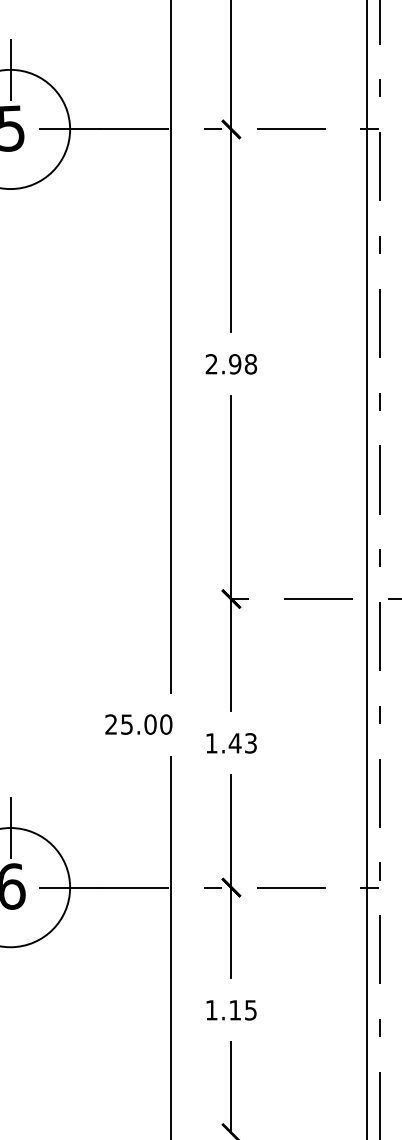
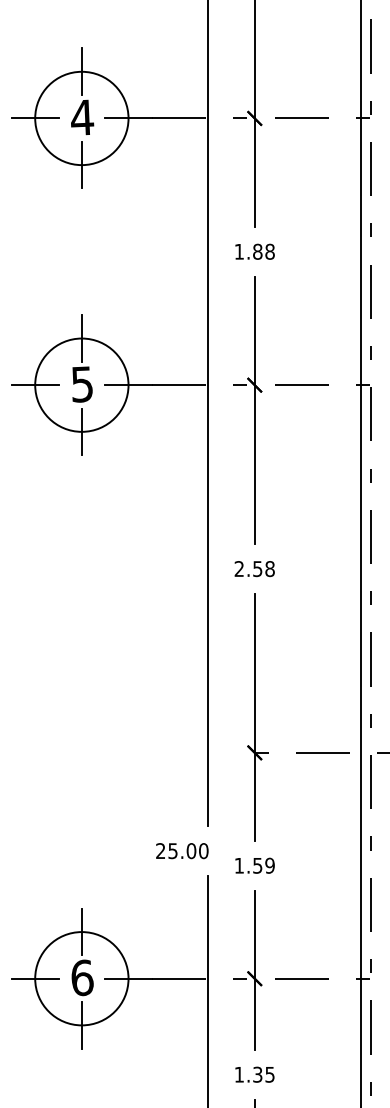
line: (10, 188) -> (81, 431), added
text: (234, 363) -> (257, 568), 2.98 -> 2.58
text: (242, 742) -> (263, 865), 1.43 -> 1.59
line: (10, 947) -> (81, 1025), added
text: (234, 1009) -> (257, 1074), 1.15 -> 1.35

